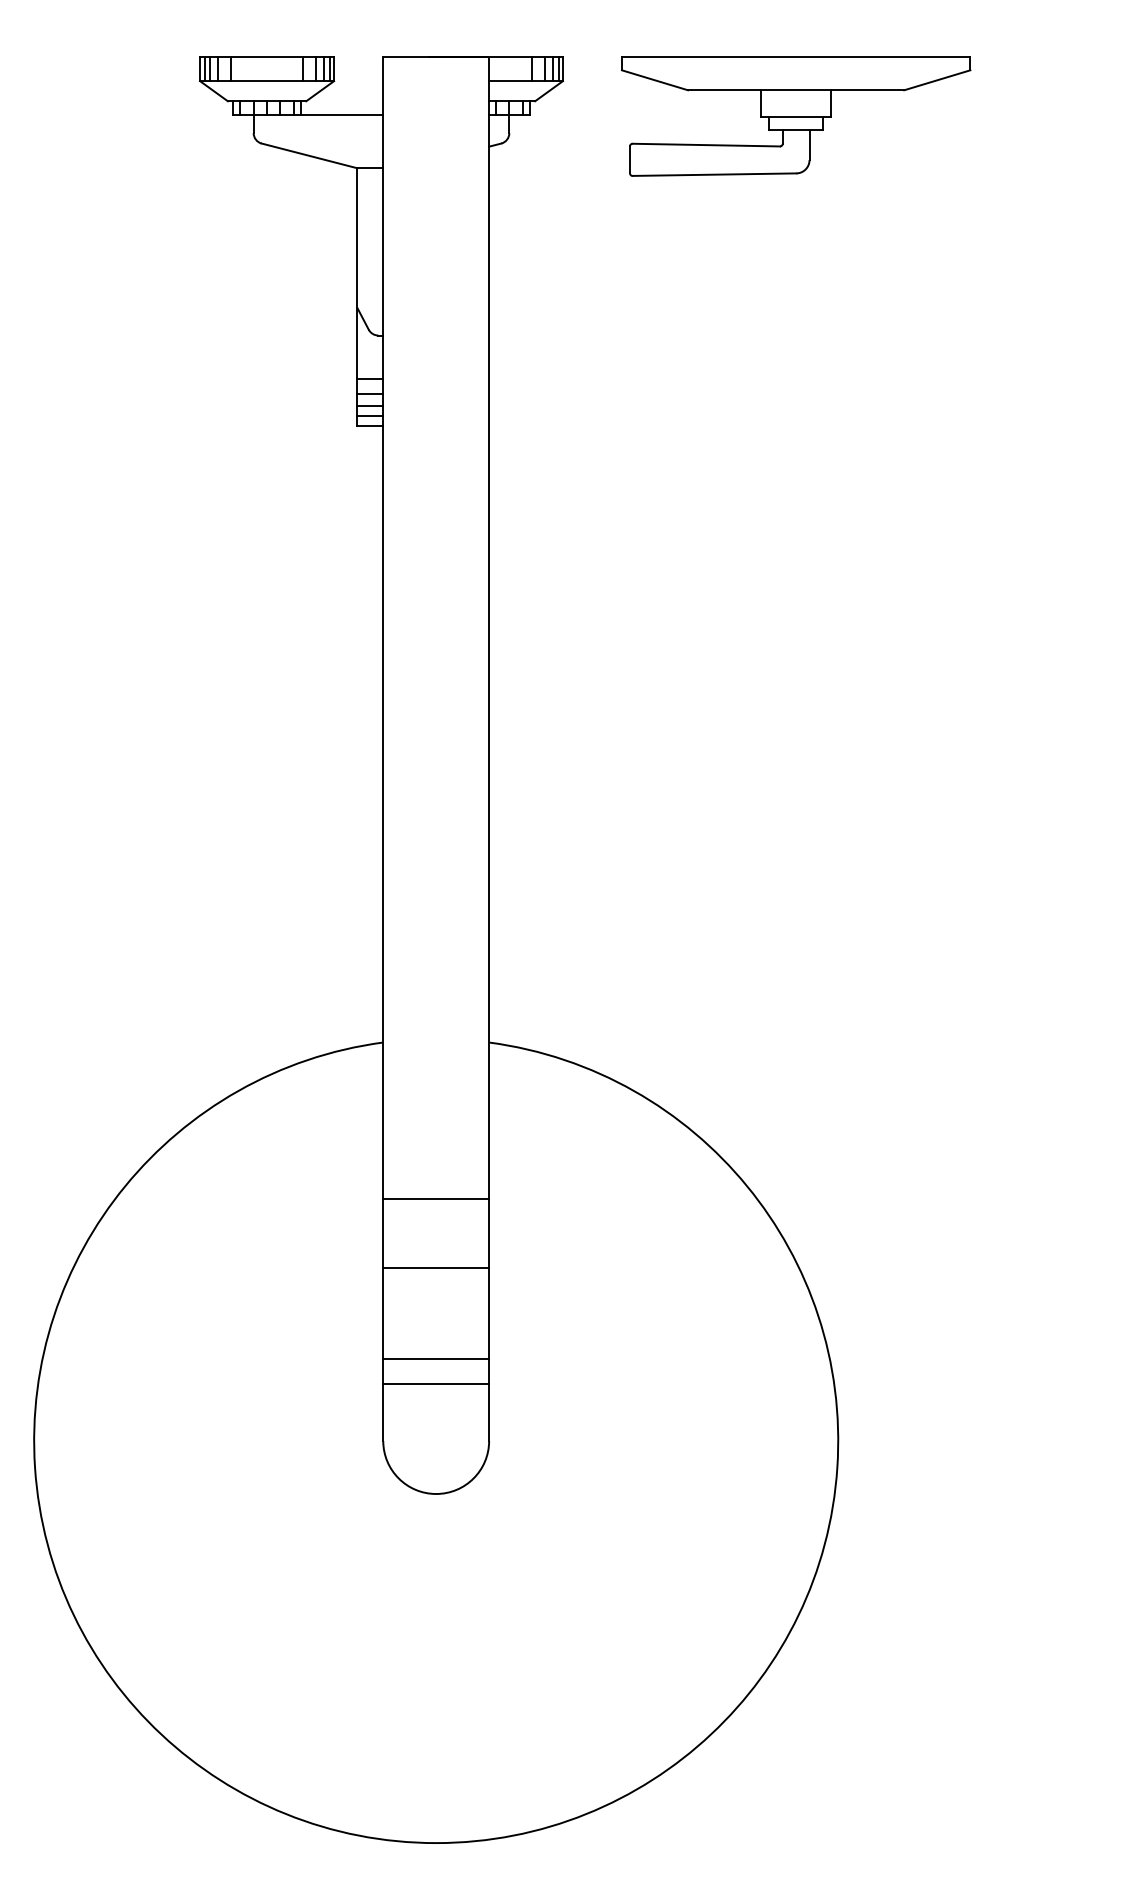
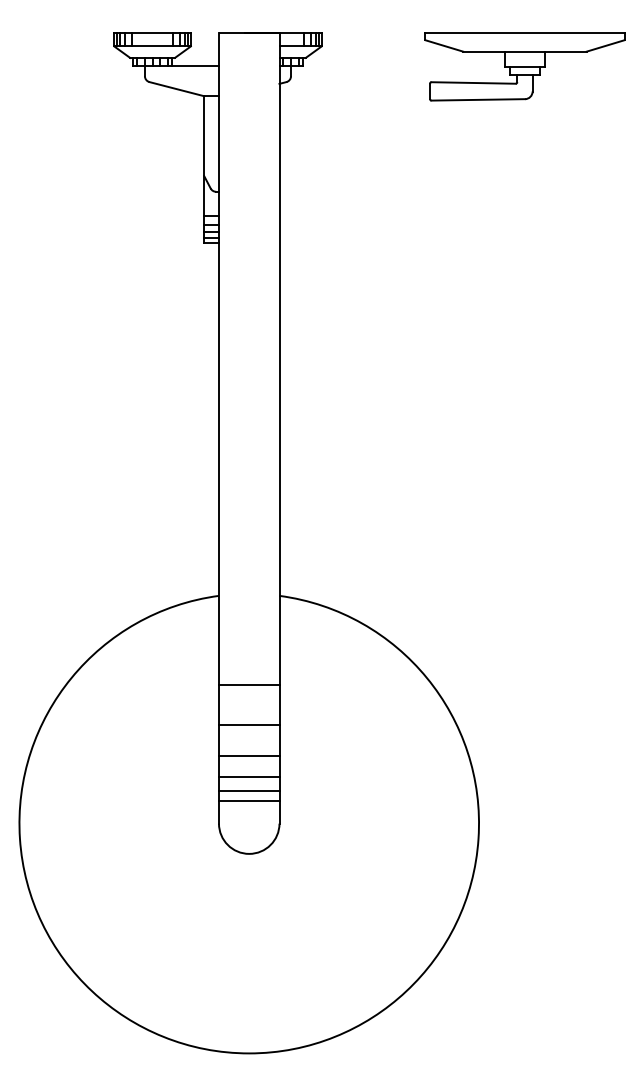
part: (795, 116) -> (524, 66), moved
line: (434, 1321) -> (248, 755), added
line: (434, 1402) -> (248, 801), added

